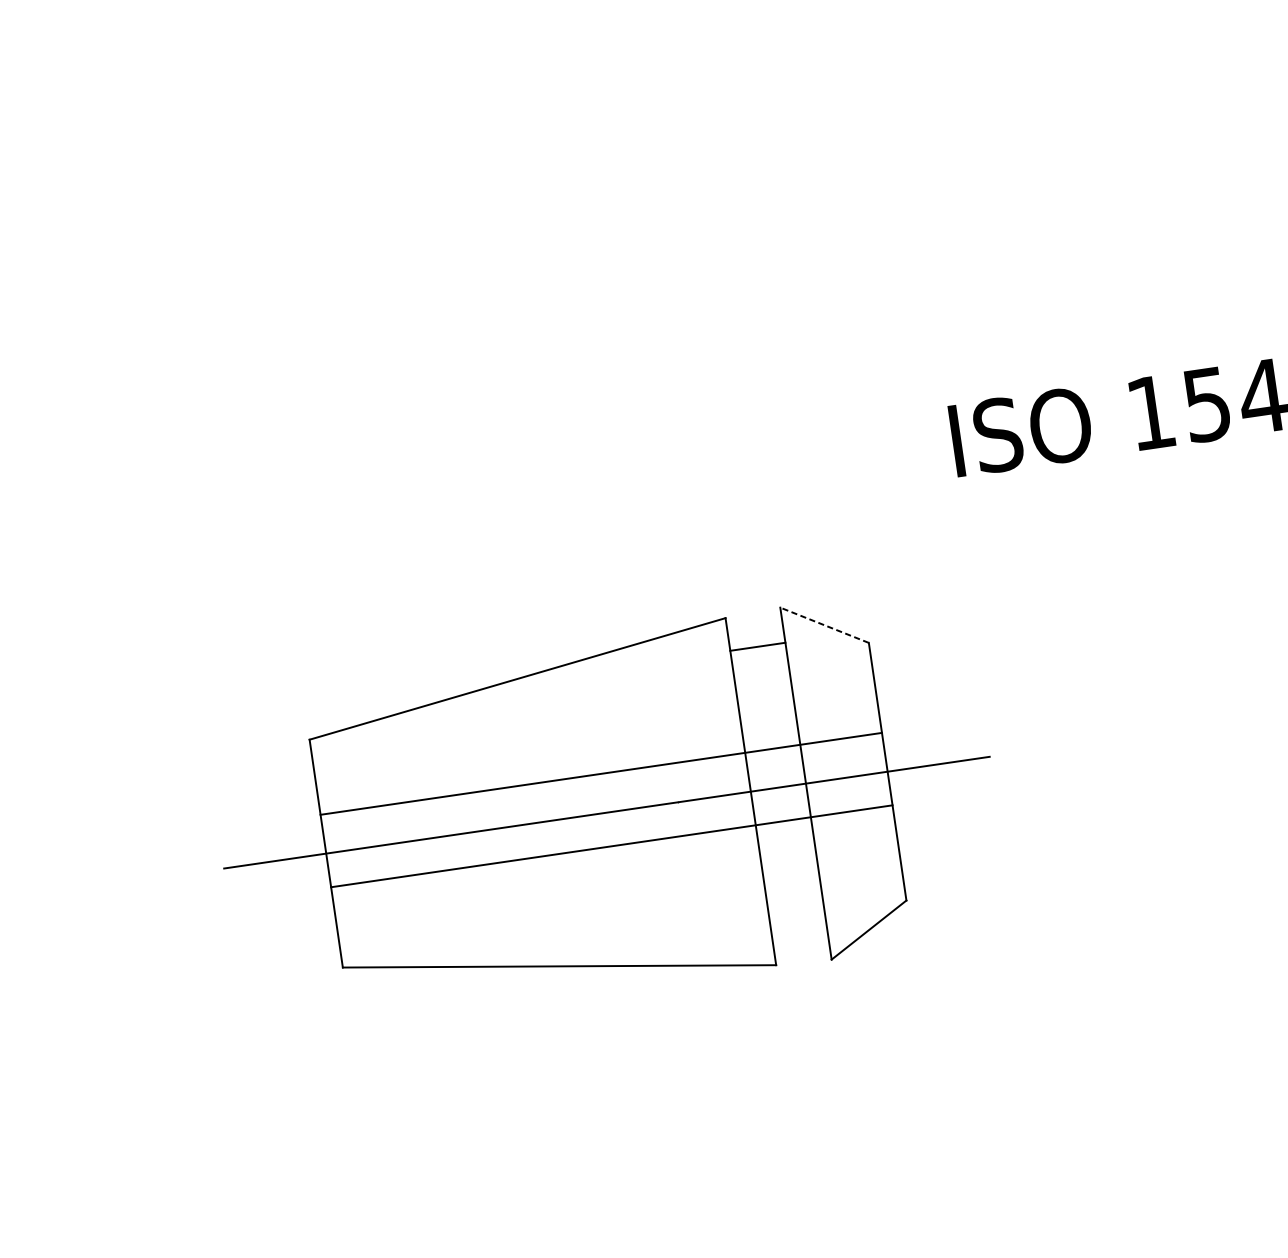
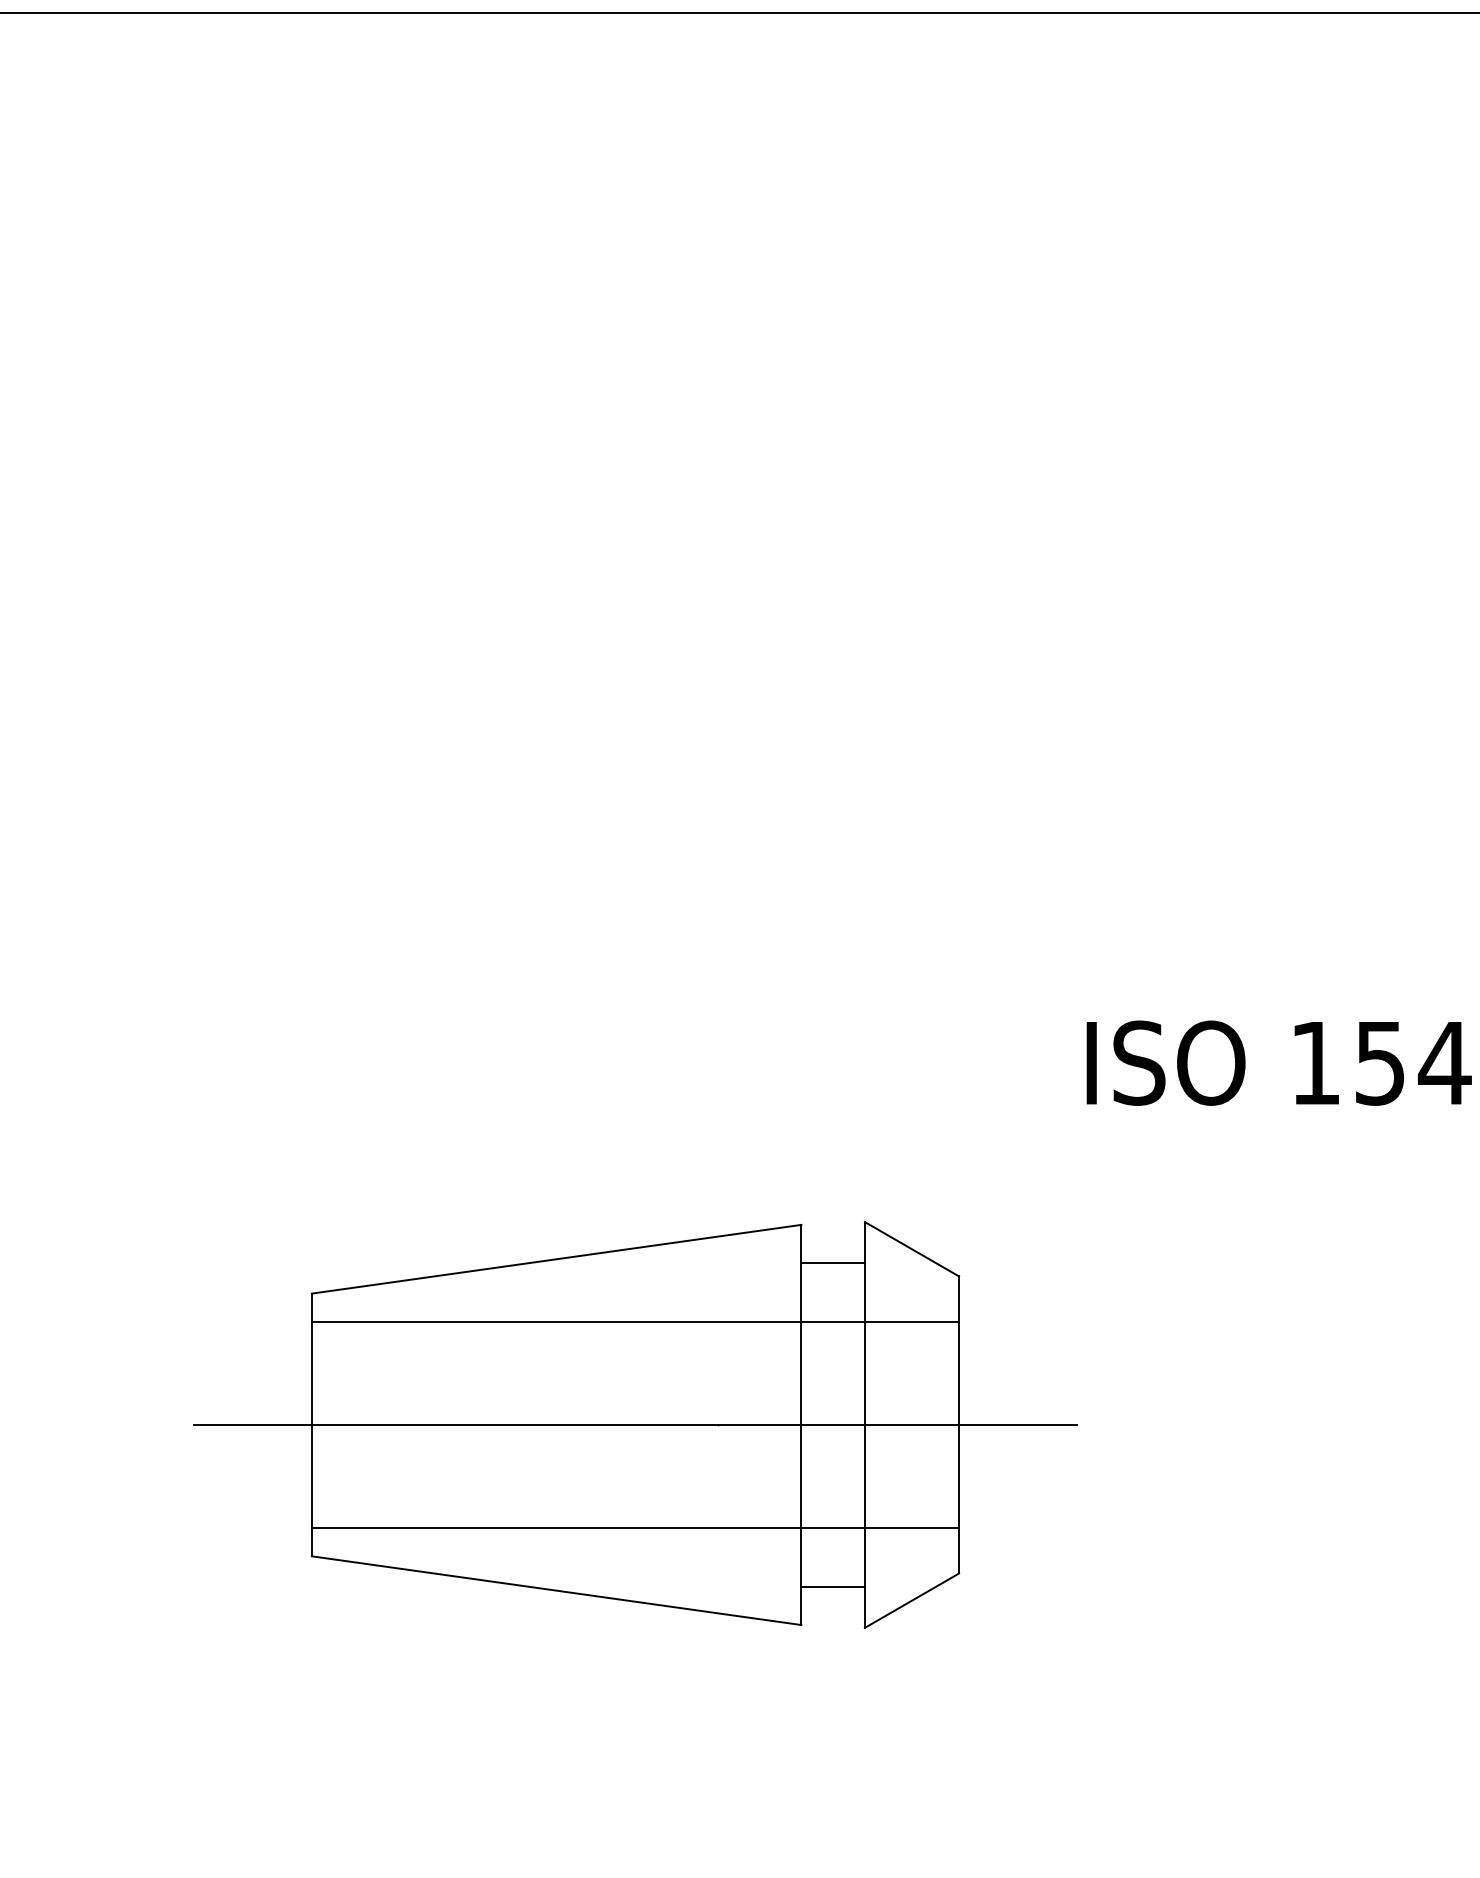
line: (824, 625) -> (911, 1249), dashed -> solid
line: (601, 774) -> (635, 1322), moved
line: (611, 846) -> (635, 1527), moved
line: (798, 928) -> (832, 1587), added

